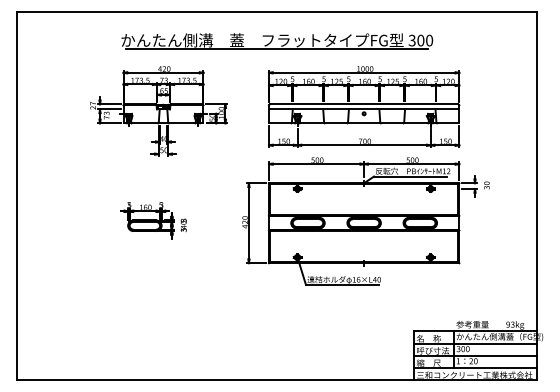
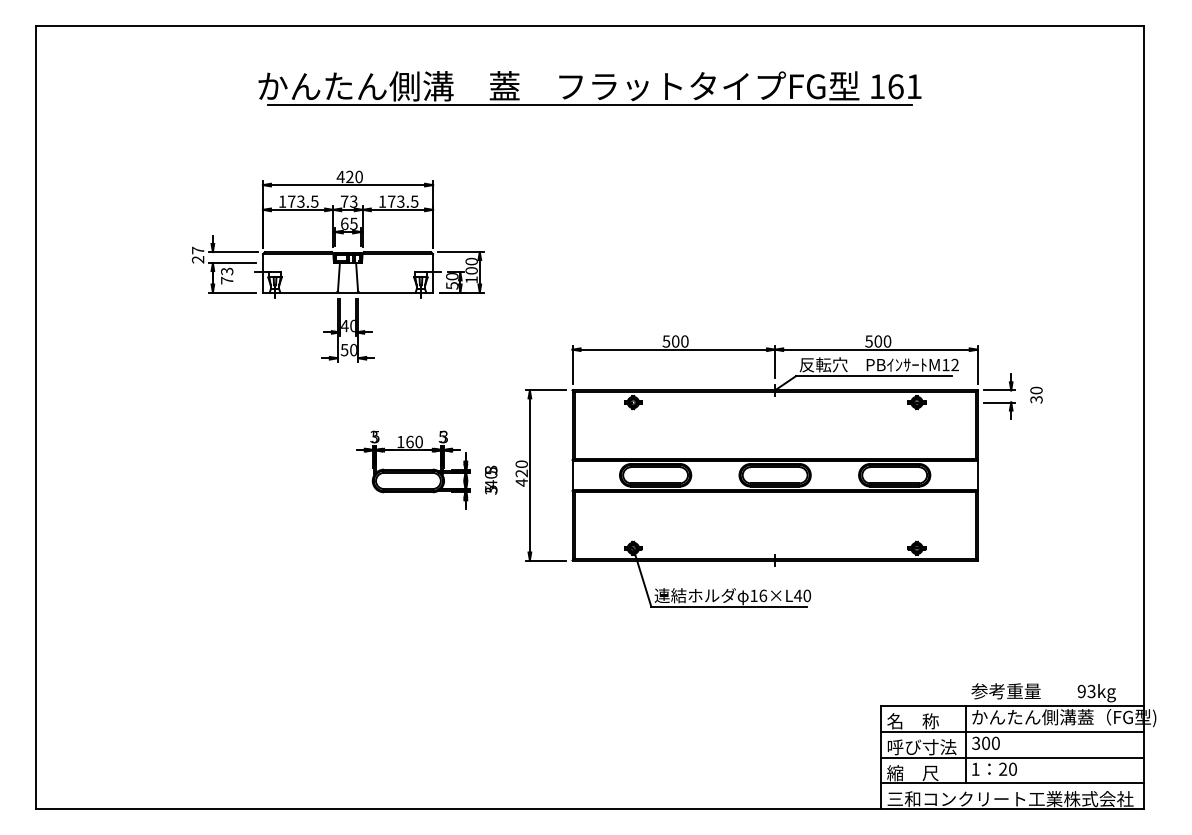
text: (420, 40) -> (895, 86), 300 -> 161
part: (363, 106) -> (773, 226), removed
part: (158, 111) -> (337, 267), moved
part: (153, 220) -> (426, 469), moved

